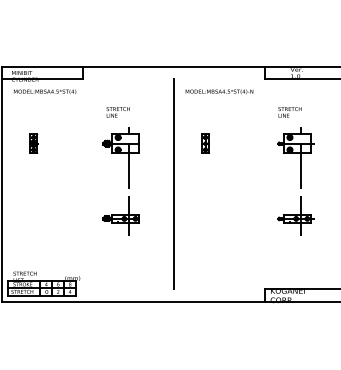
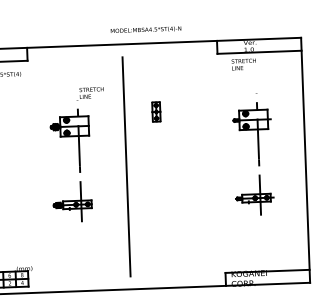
text: (219, 91) -> (146, 29), moved
text: (117, 112) -> (90, 93), moved
text: (289, 112) -> (243, 64), moved
part: (205, 143) -> (156, 111), moved

